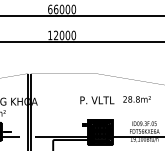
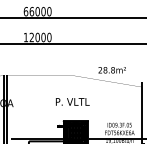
text: (136, 99) -> (111, 70), moved

